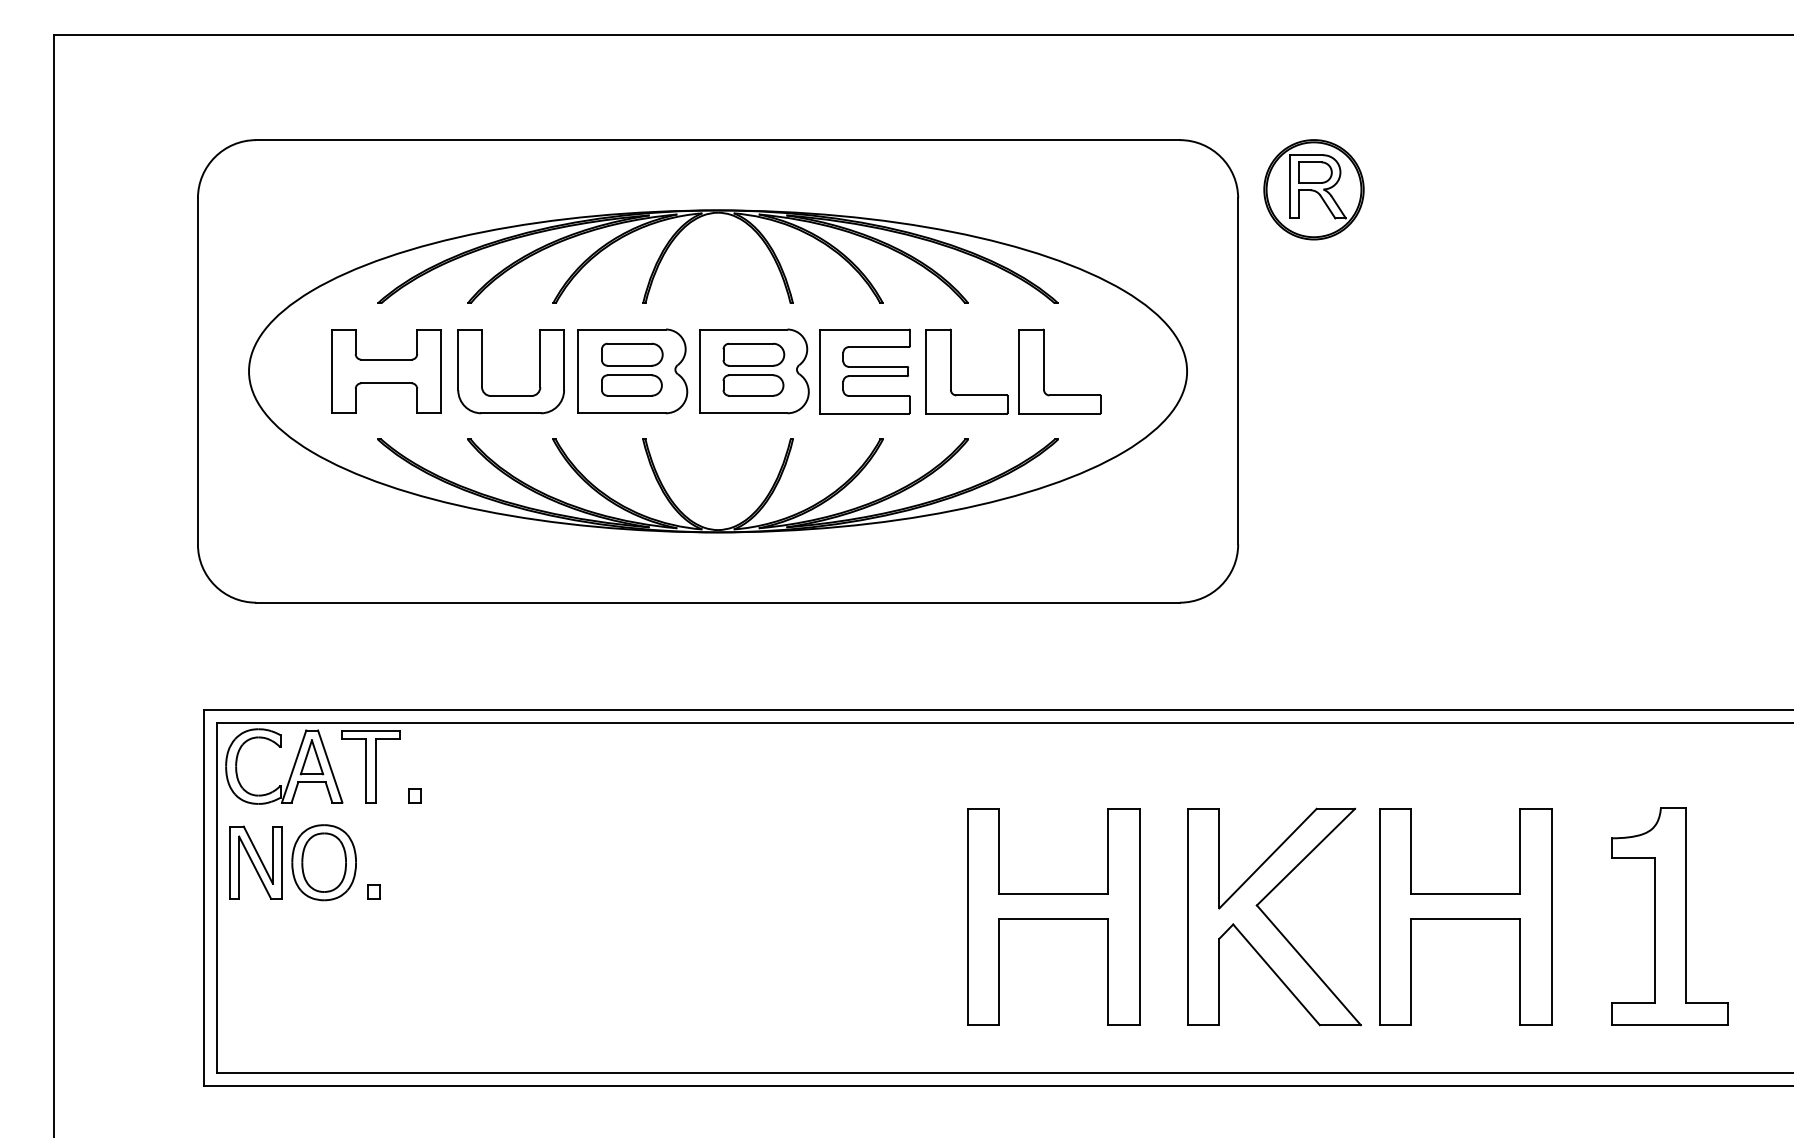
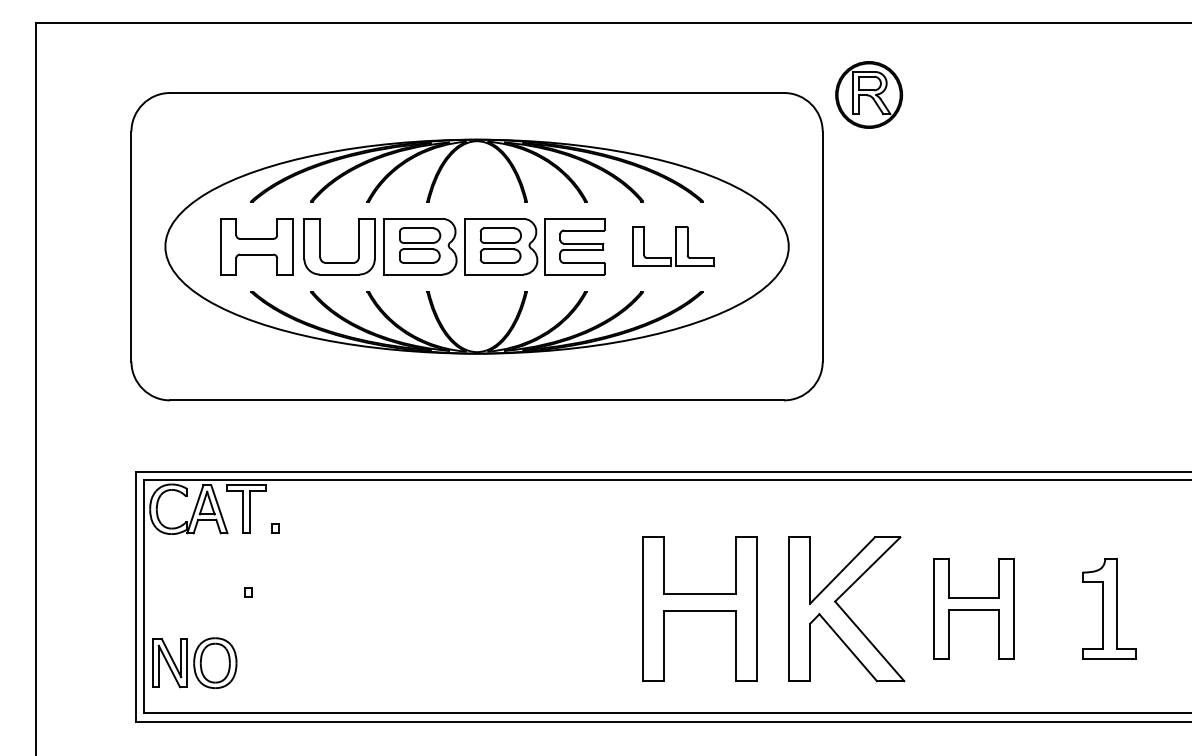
part: (1313, 189) -> (868, 94), moved
part: (1013, 371) -> (673, 246), size x0.7
part: (292, 861) -> (194, 662), moved
part: (1465, 915) -> (973, 608), size x0.7
part: (1669, 915) -> (1109, 608), size x0.7

